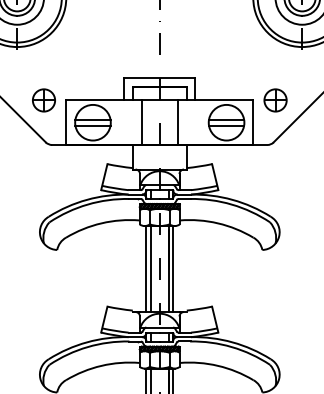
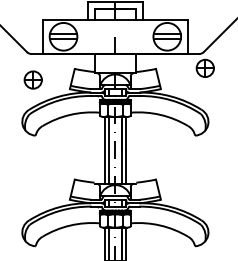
part: (43, 100) -> (32, 80), moved
part: (275, 100) -> (205, 68), moved
line: (141, 122) -> (101, 36), removed
line: (177, 122) -> (129, 36), removed

